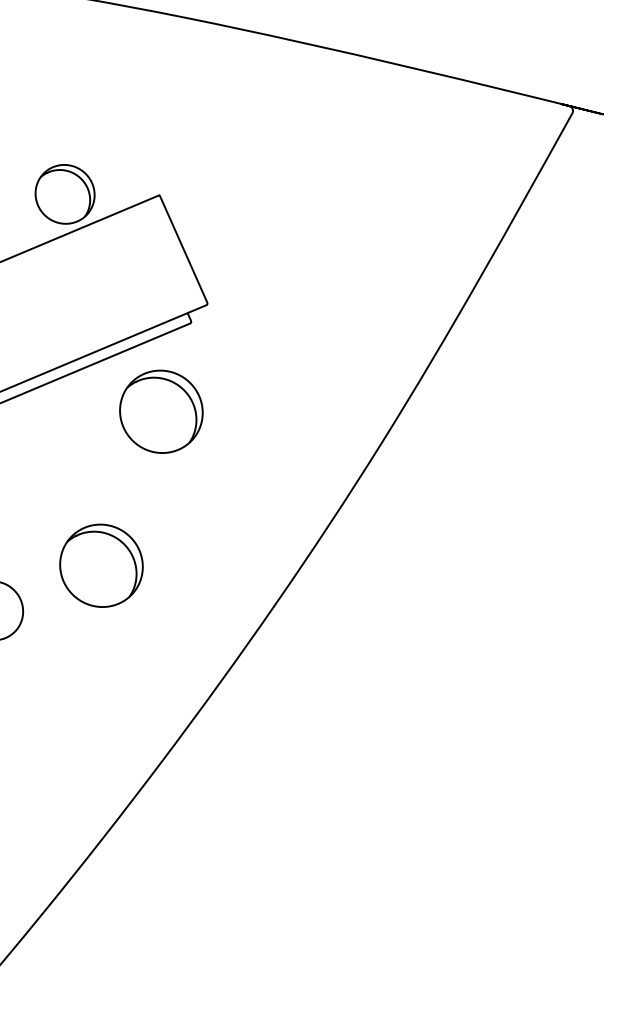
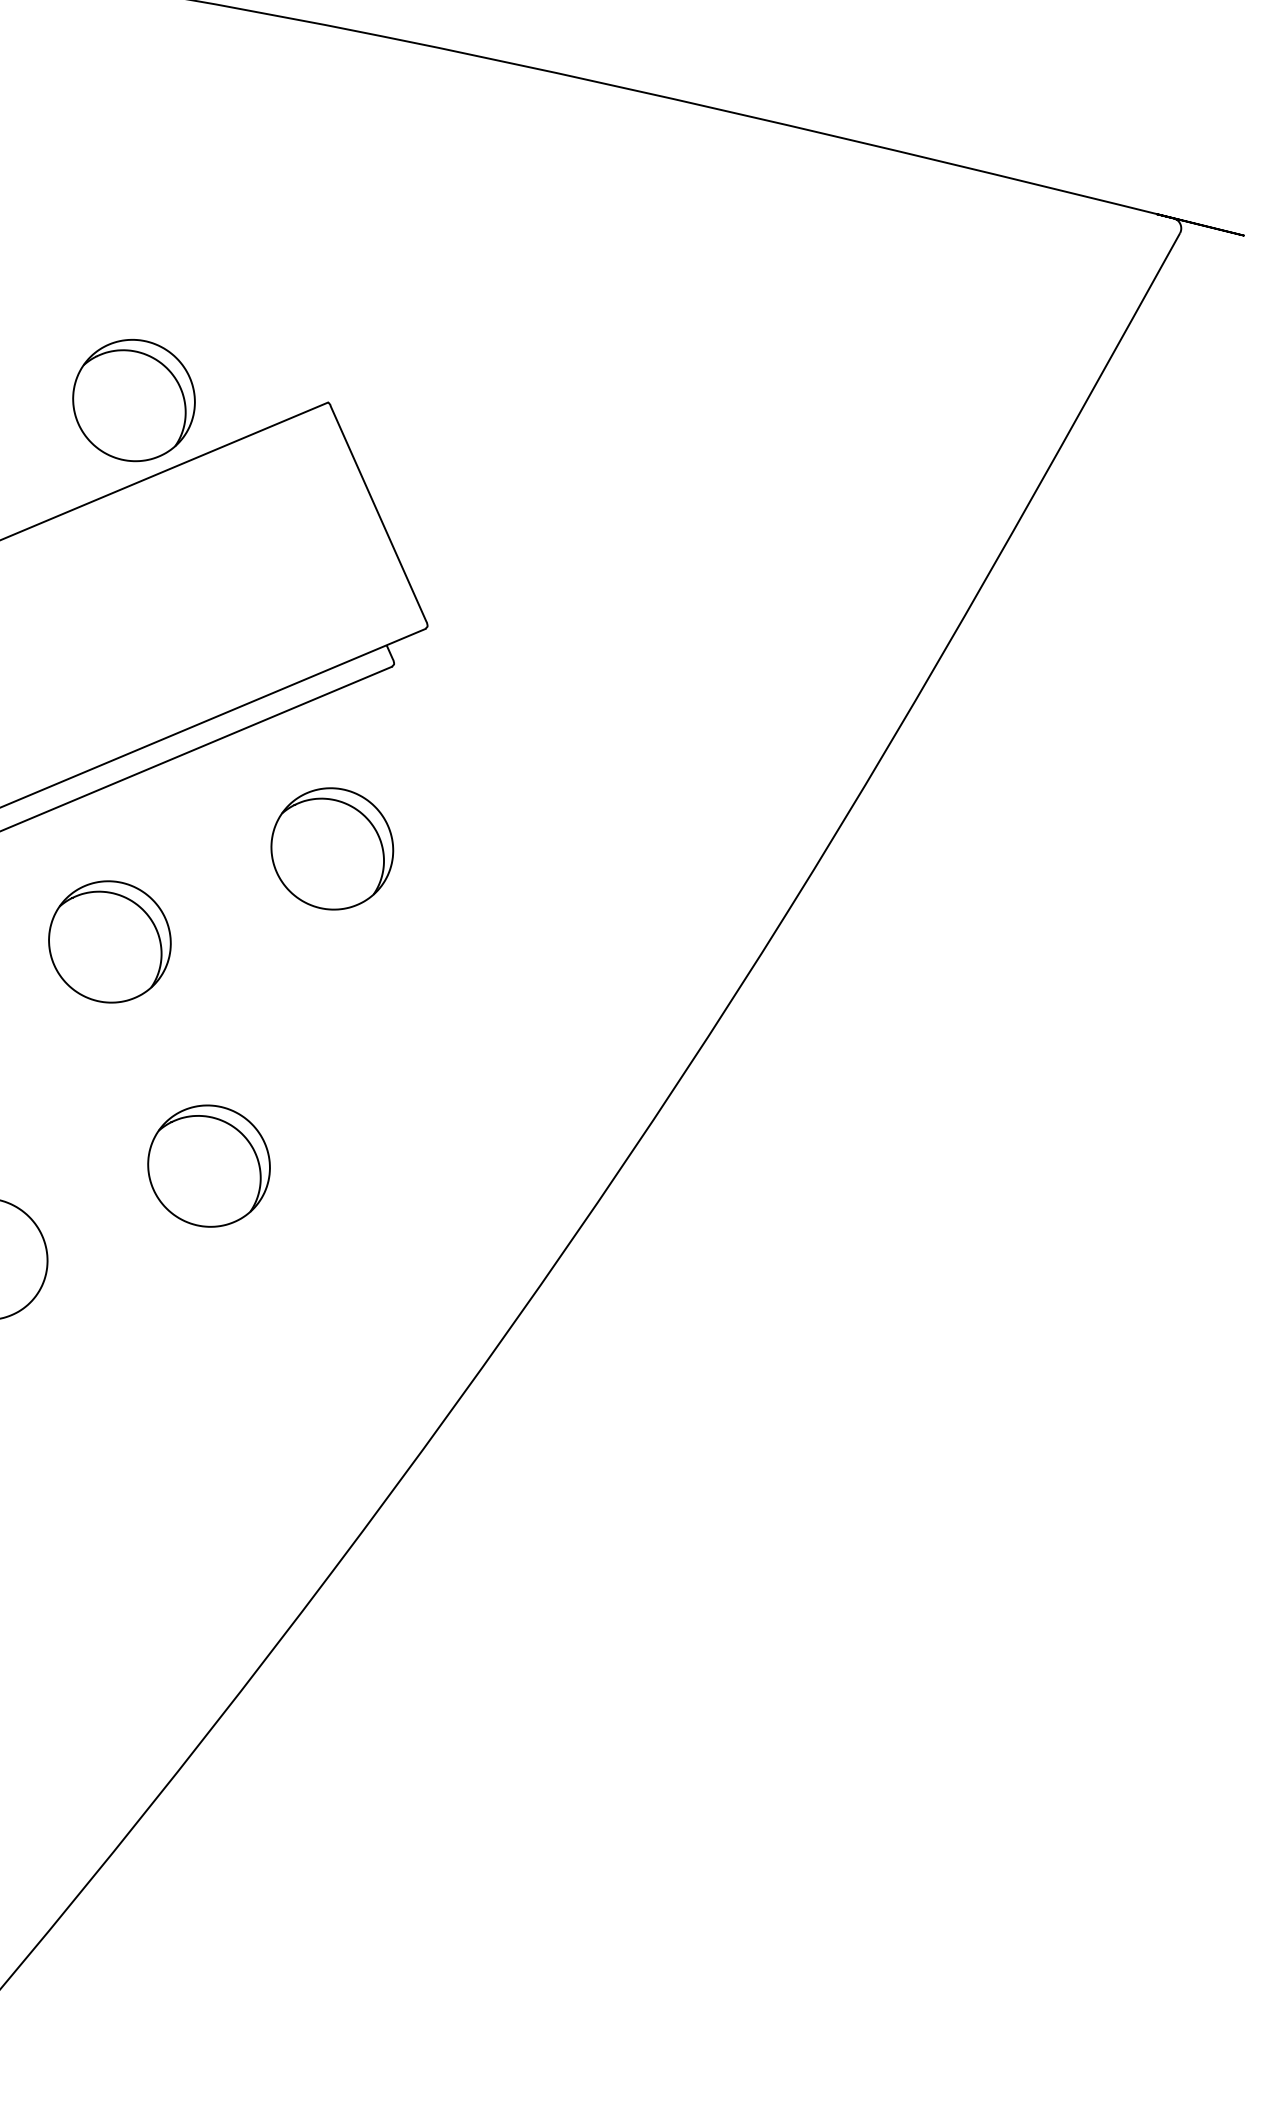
part: (160, 411) -> (330, 848), size x0.71
part: (53, 456) -> (110, 940), added
part: (101, 565) -> (209, 1165), size x0.71

